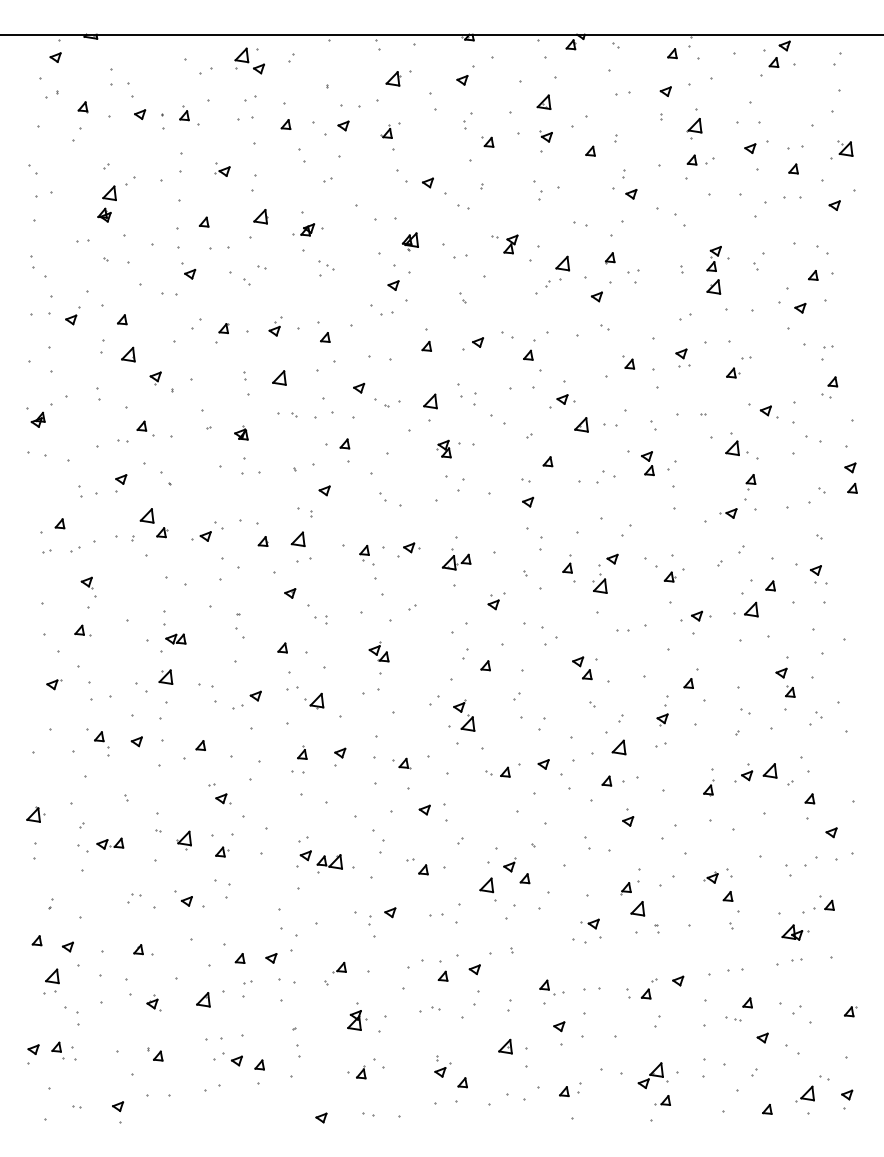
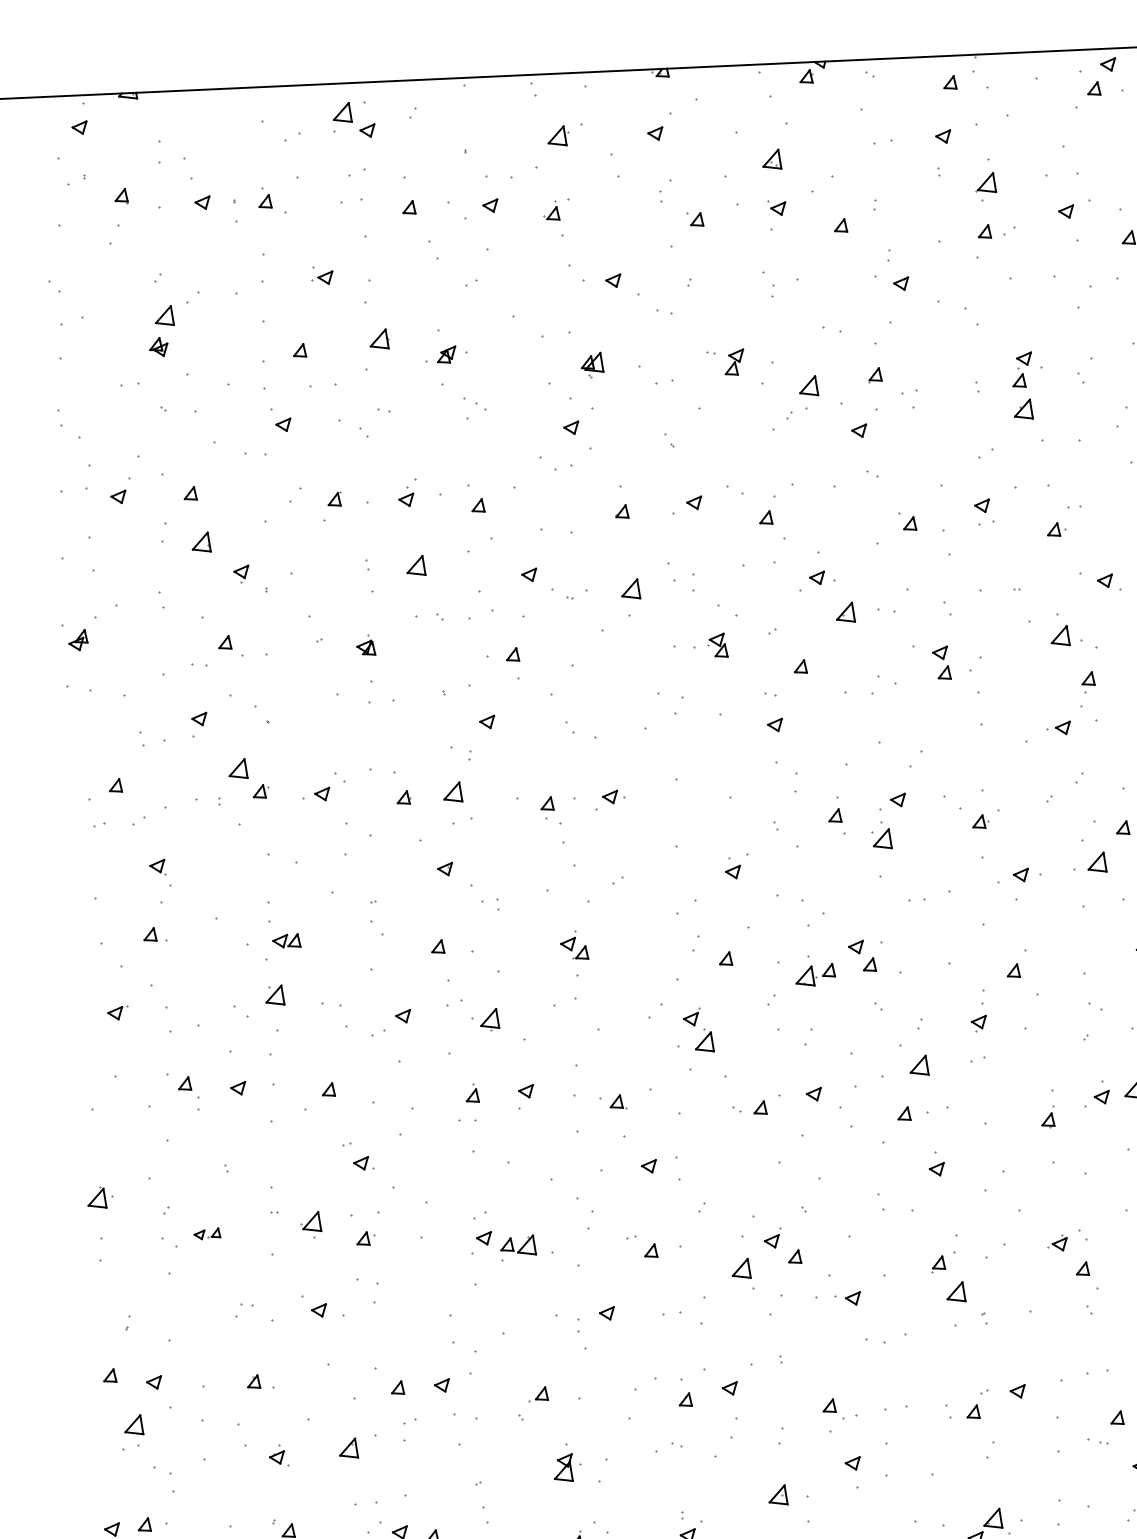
part: (443, 448) -> (716, 644), moved
part: (456, 559) -> (815, 971), moved
part: (110, 843) -> (207, 1233), size x0.7
part: (589, 923) -> (847, 1298), moved

